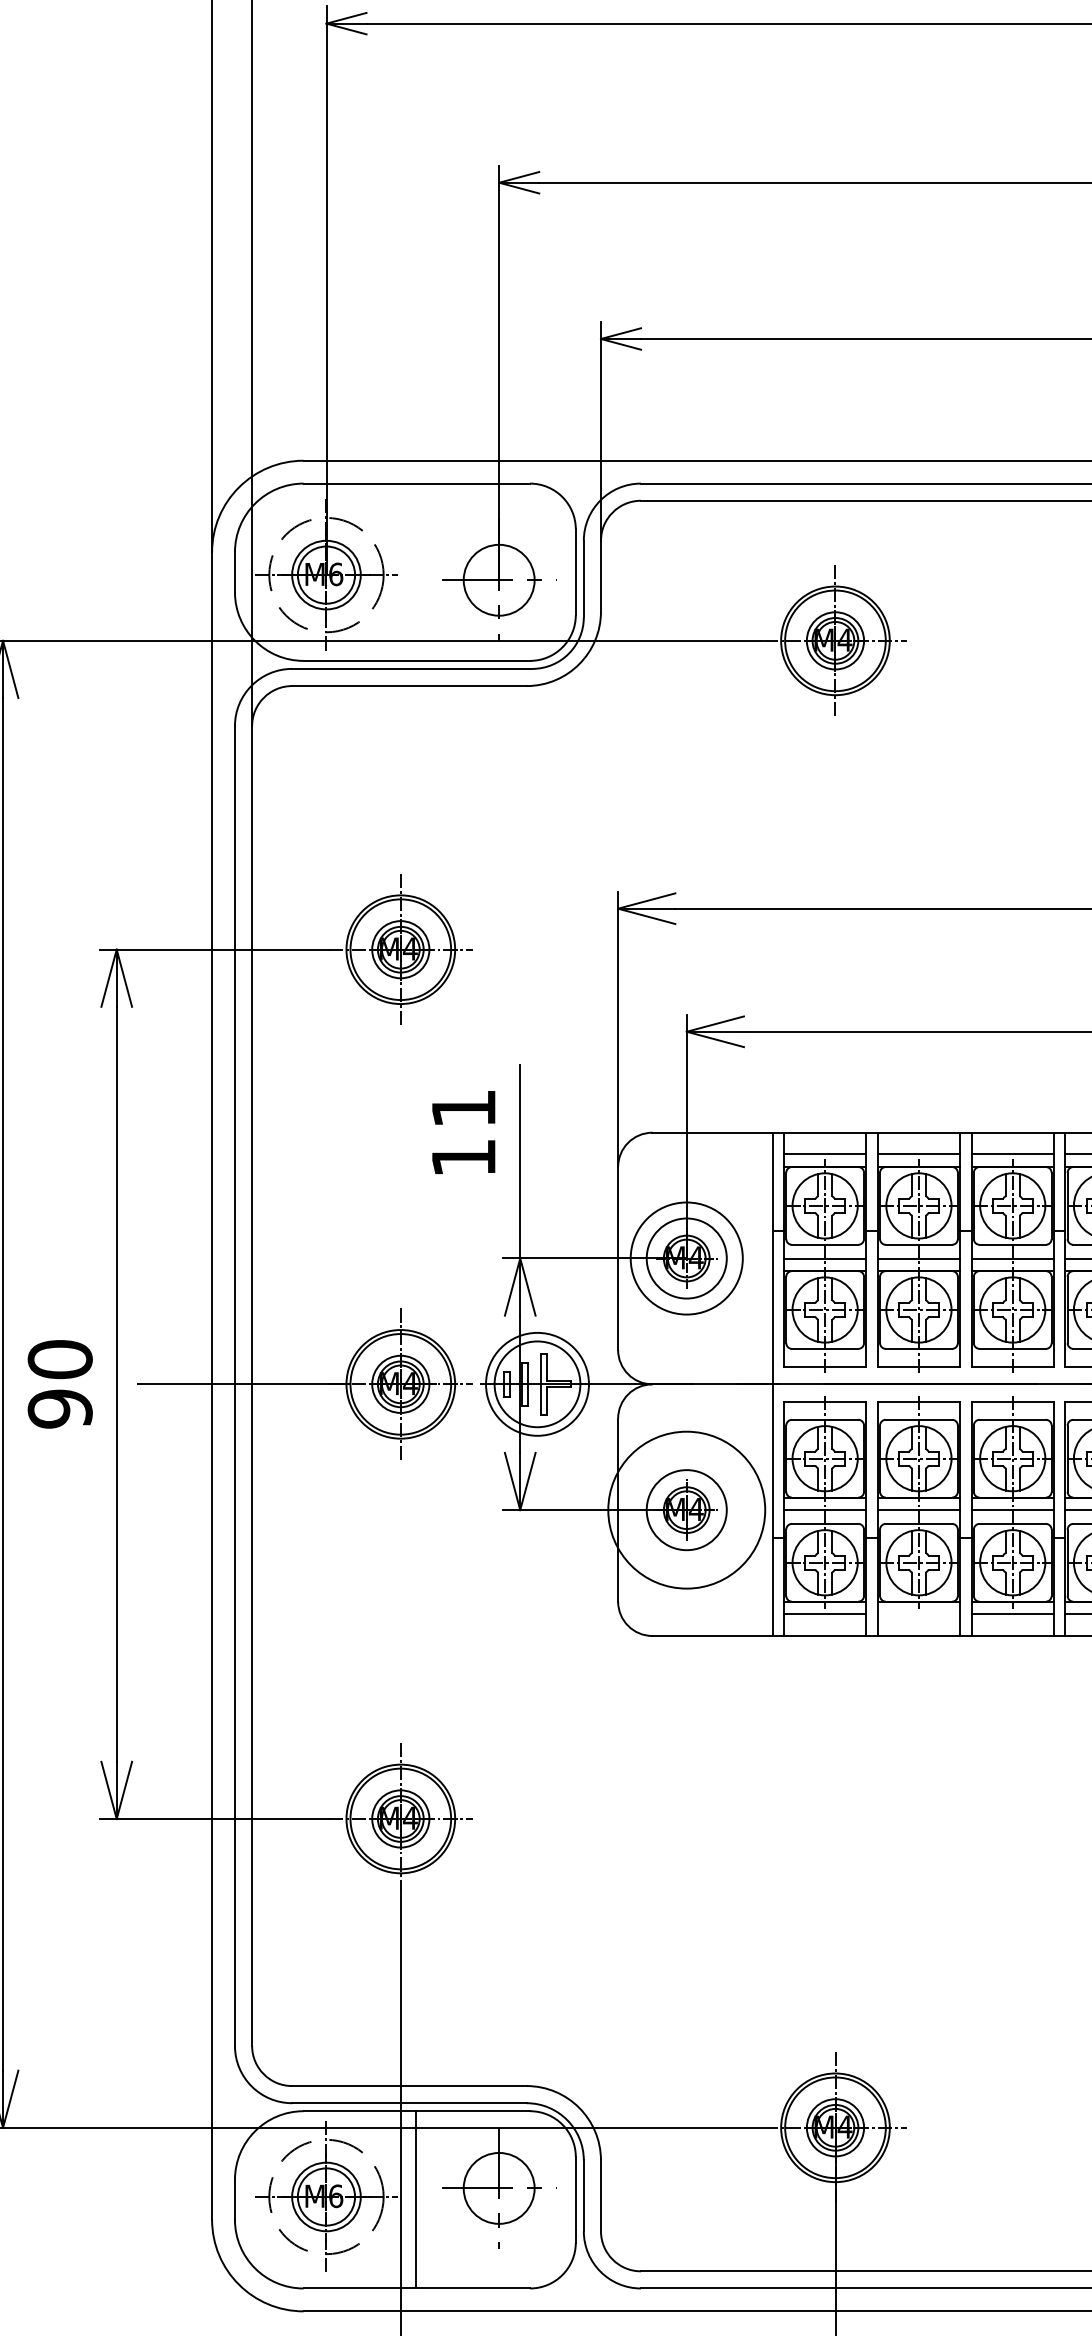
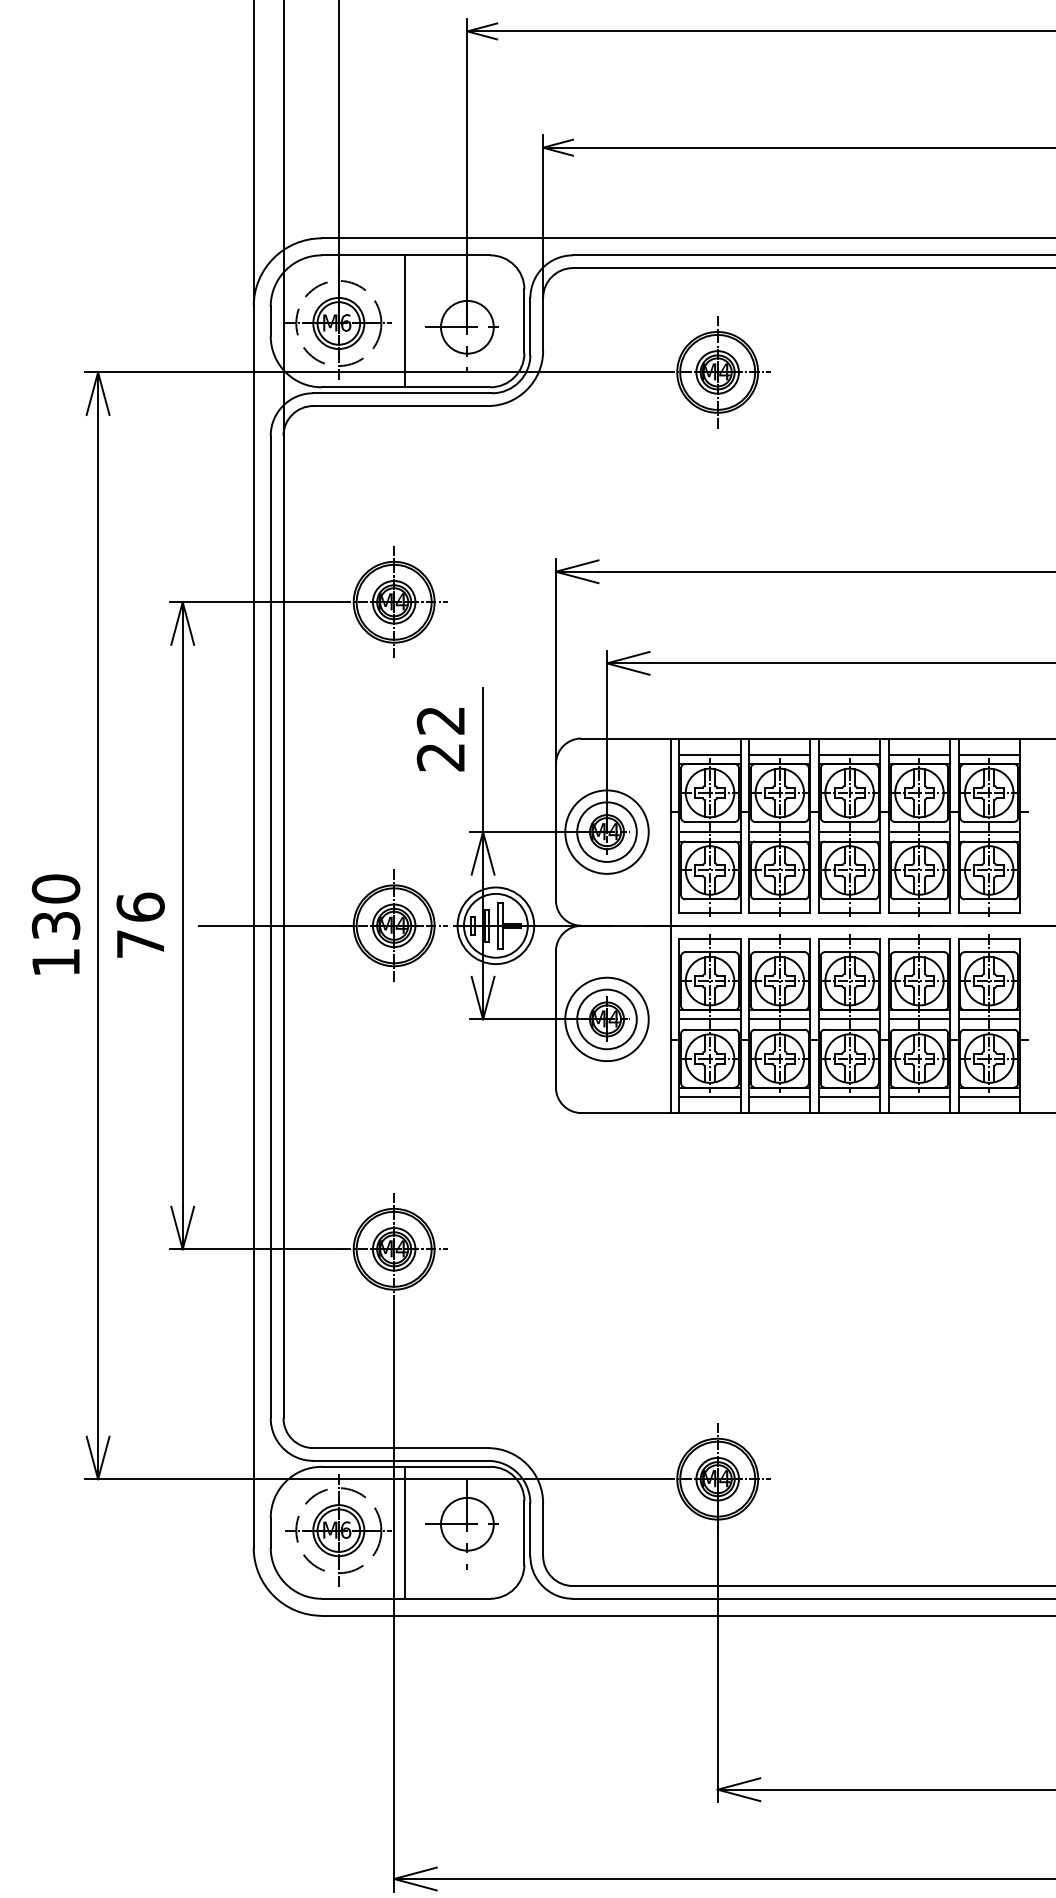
line: (416, 572) -> (405, 321), added
text: (463, 1134) -> (440, 739), 11 -> 22
text: (60, 1383) -> (140, 925), 90 -> 76
circle: (686, 1510) -> (606, 1019), size x0.71
line: (918, 1613) -> (779, 1096), added

